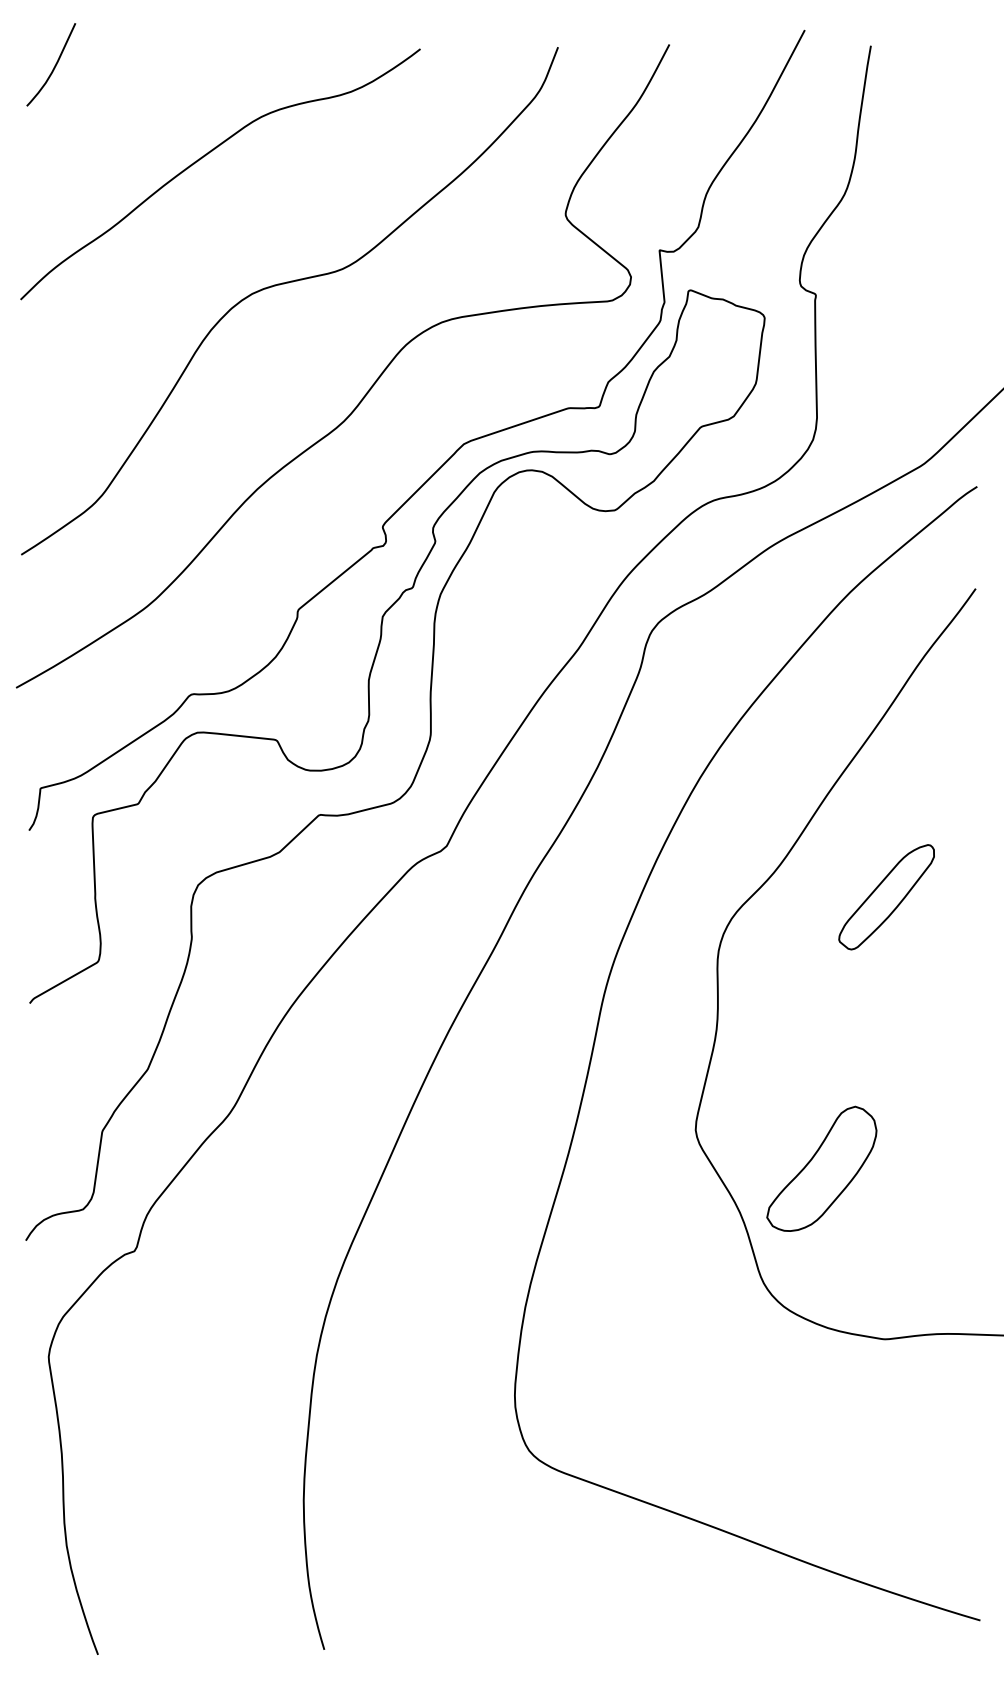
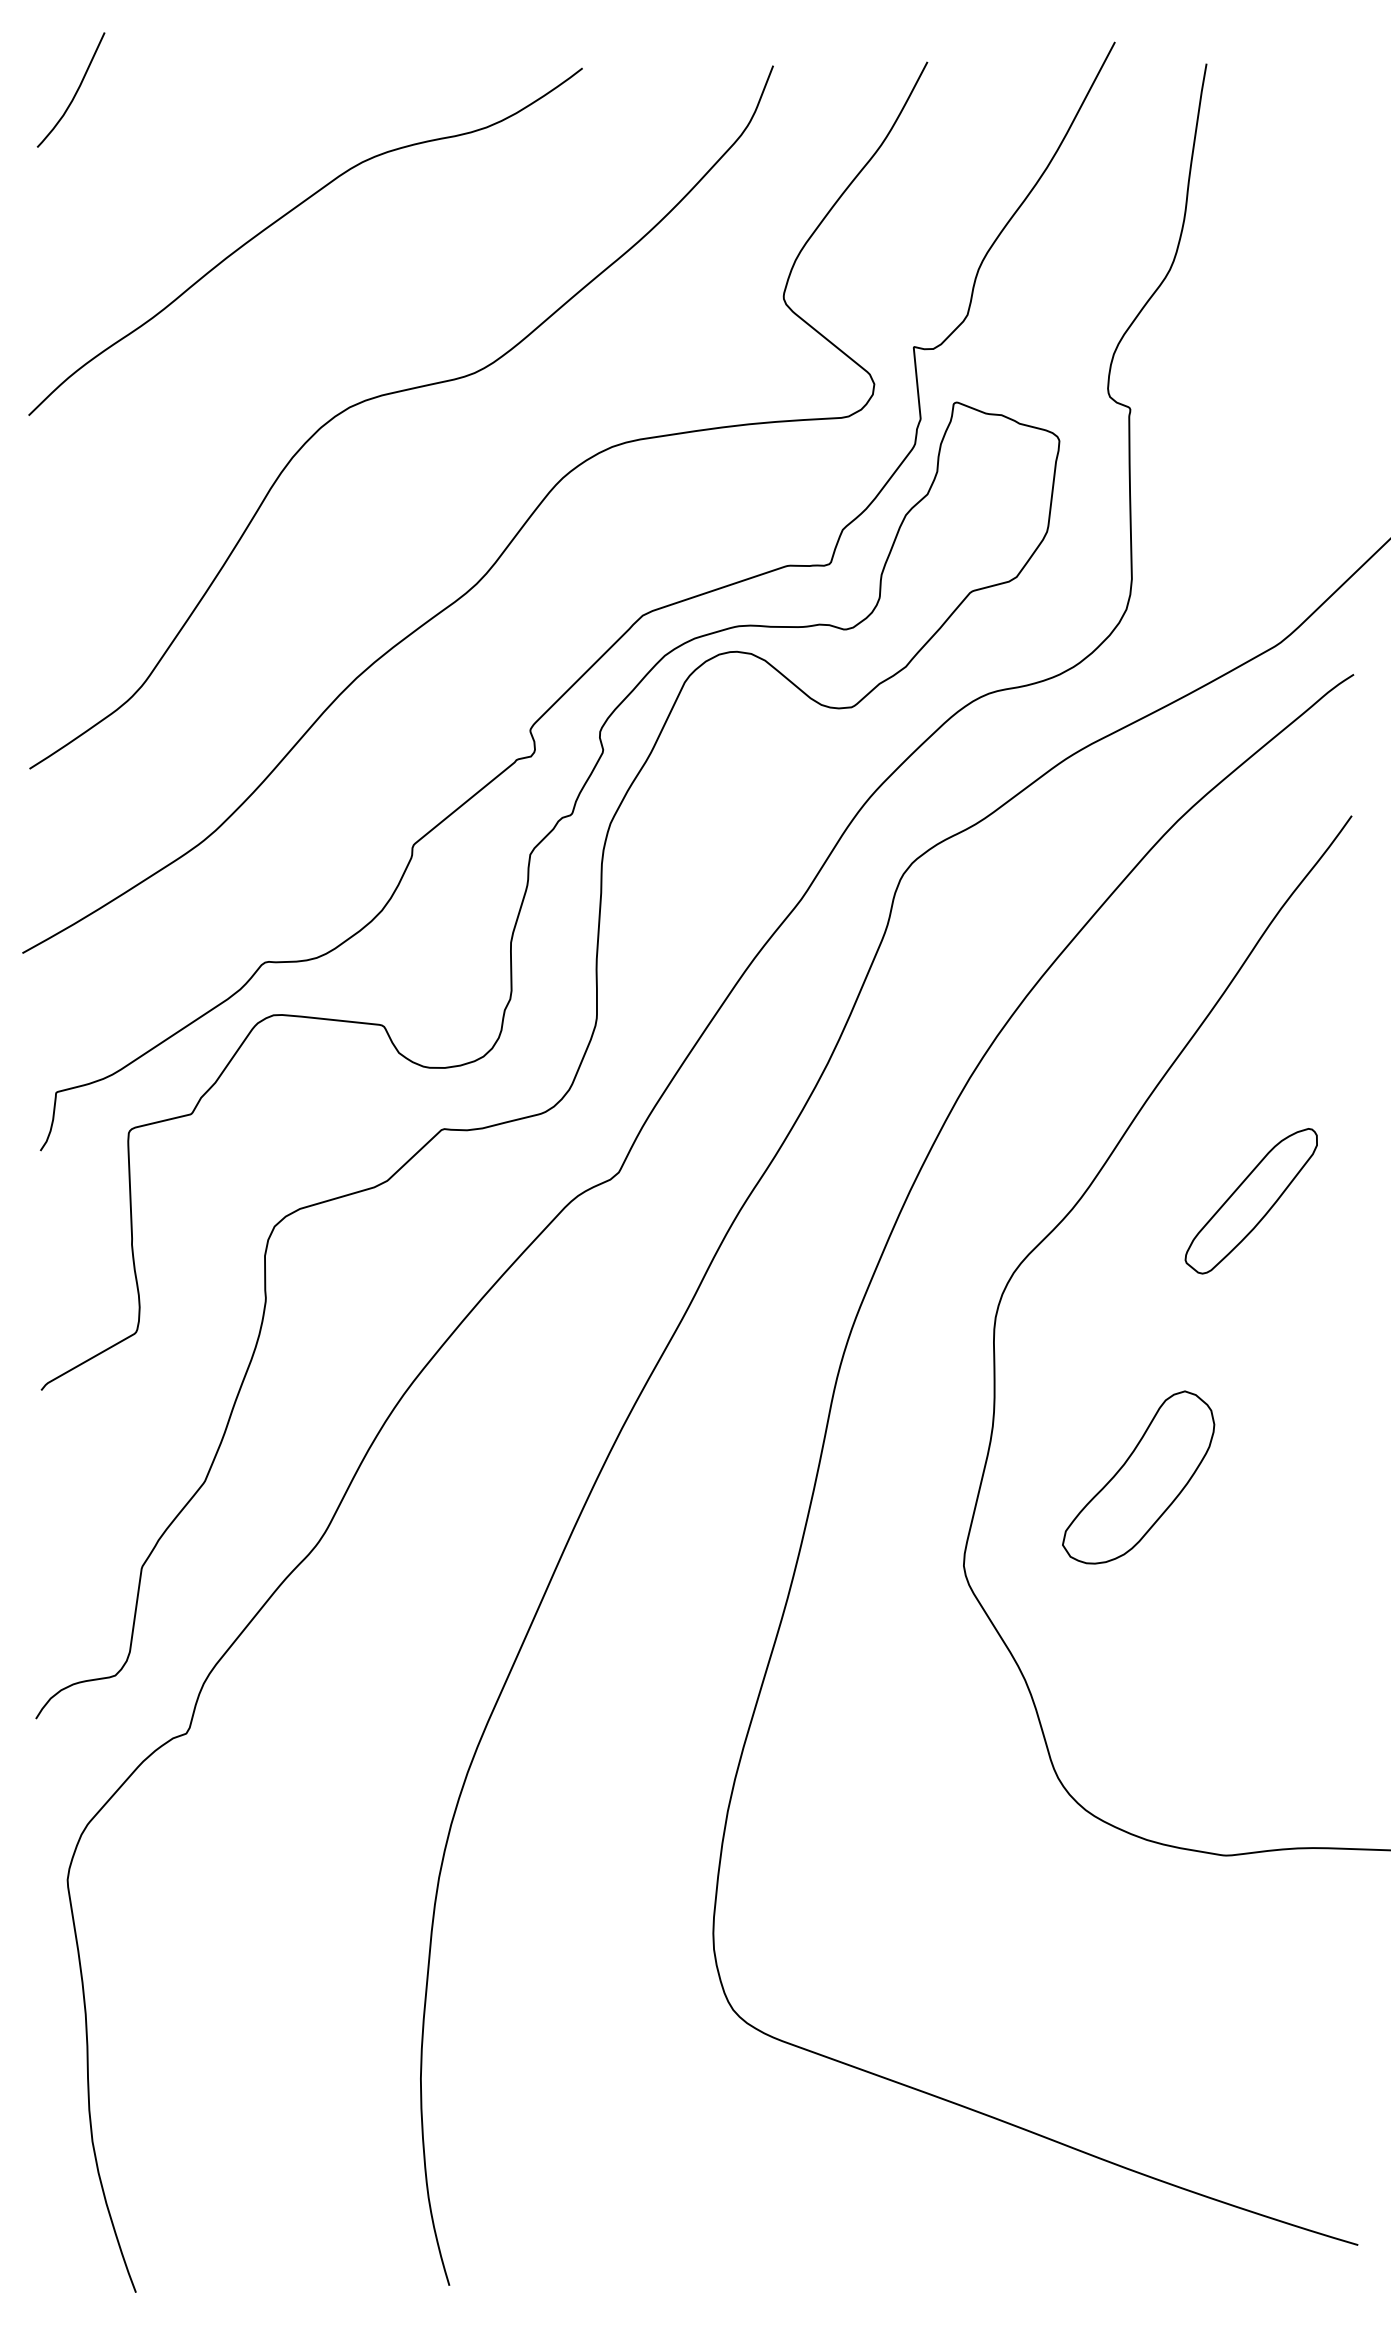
part: (886, 897) -> (1250, 1201), moved
part: (821, 1168) -> (1138, 1477), moved

